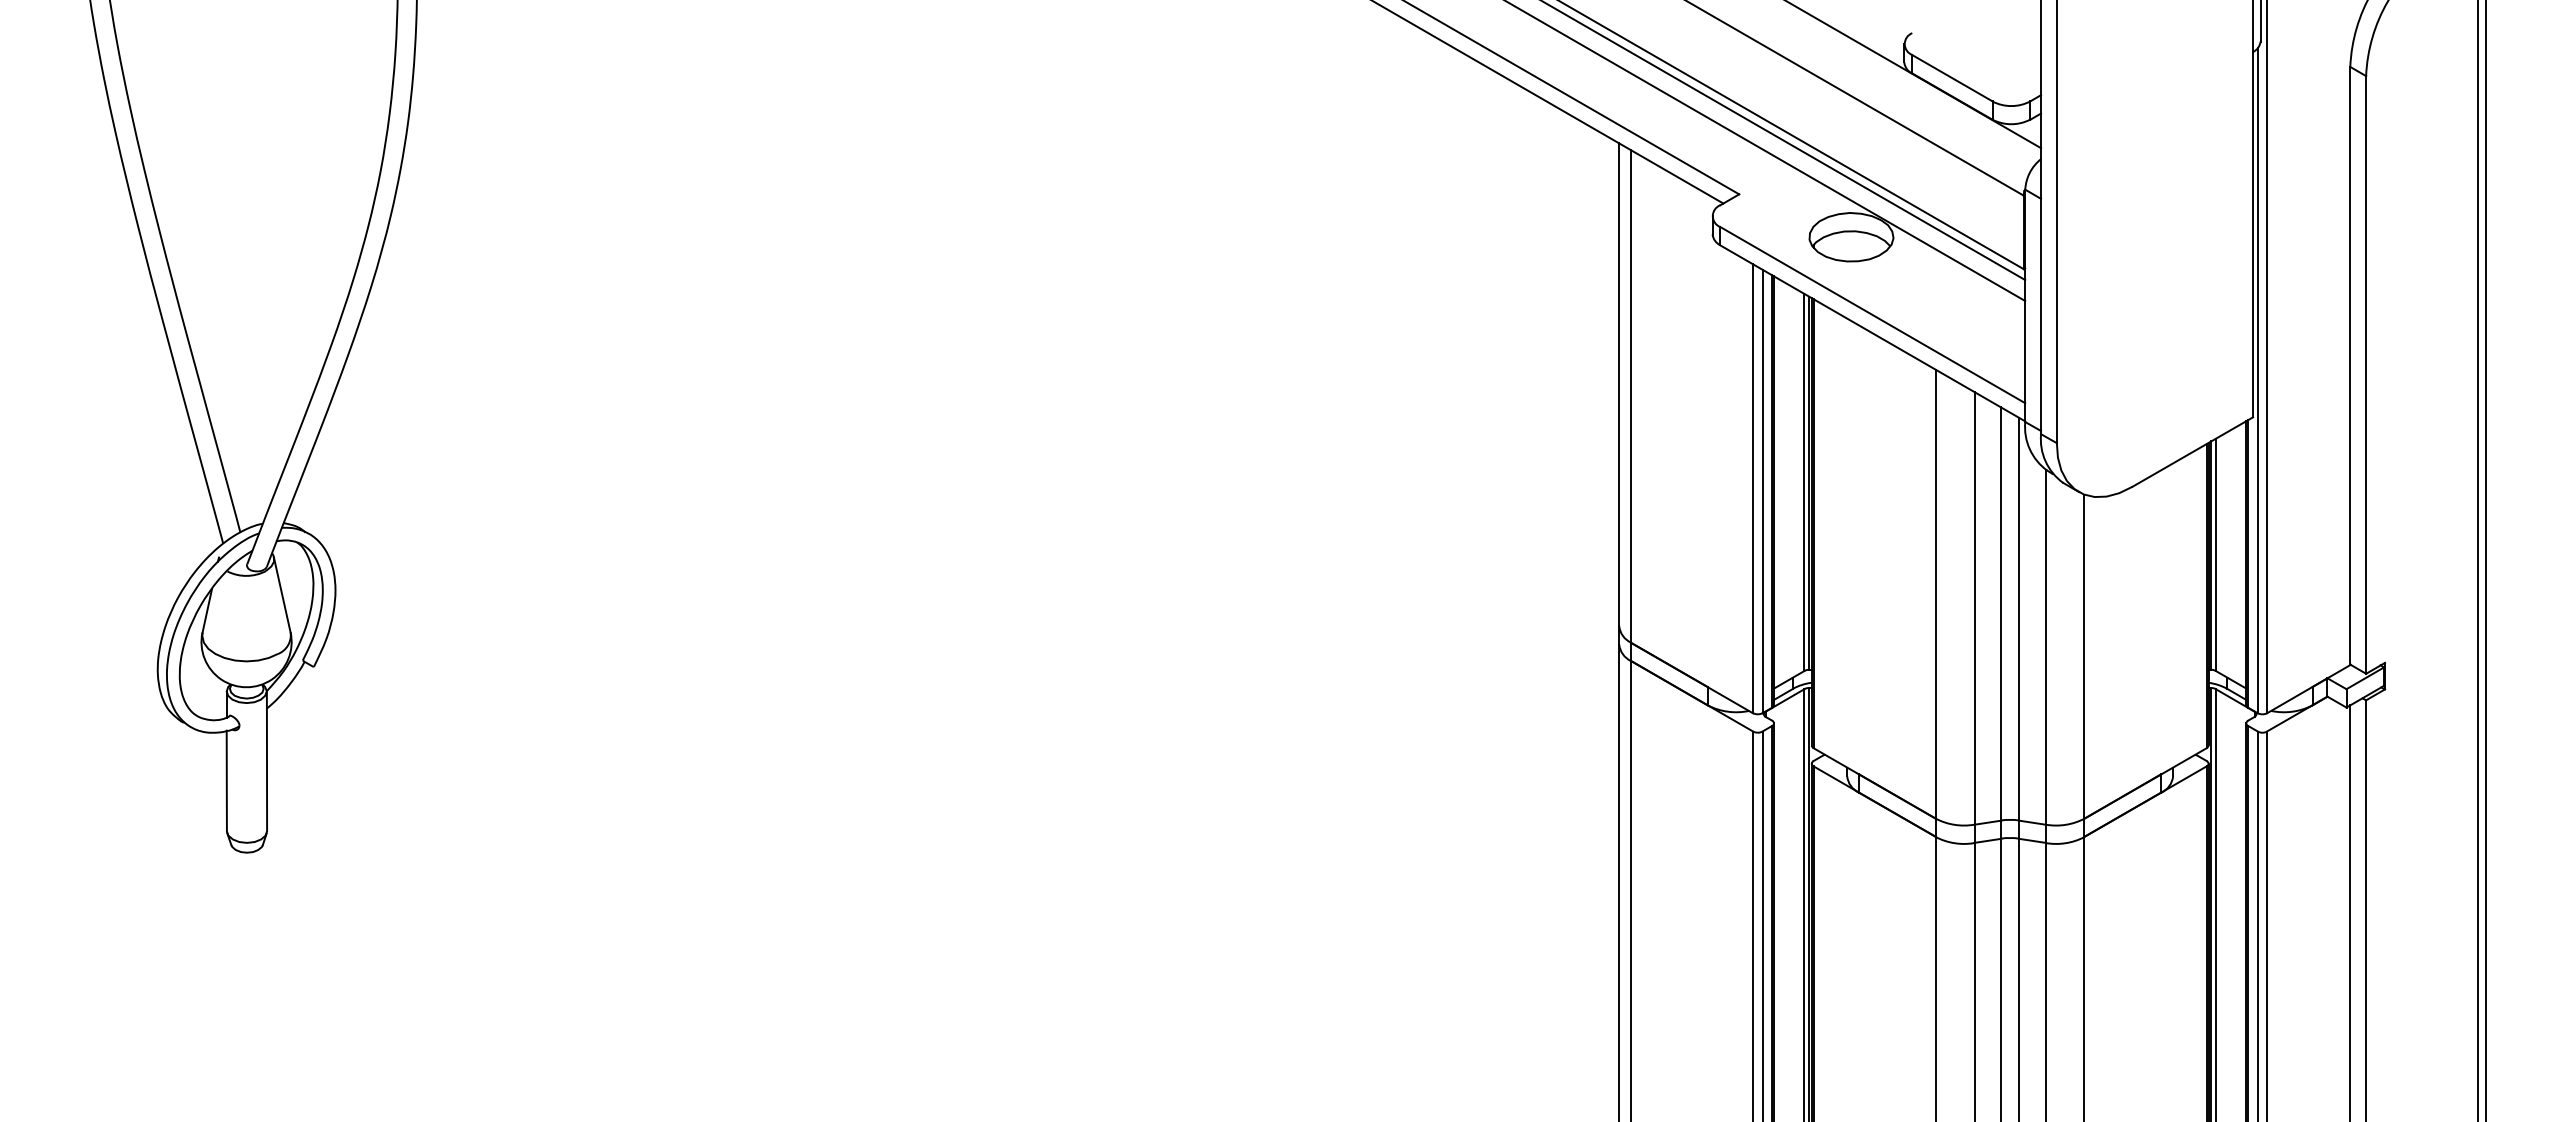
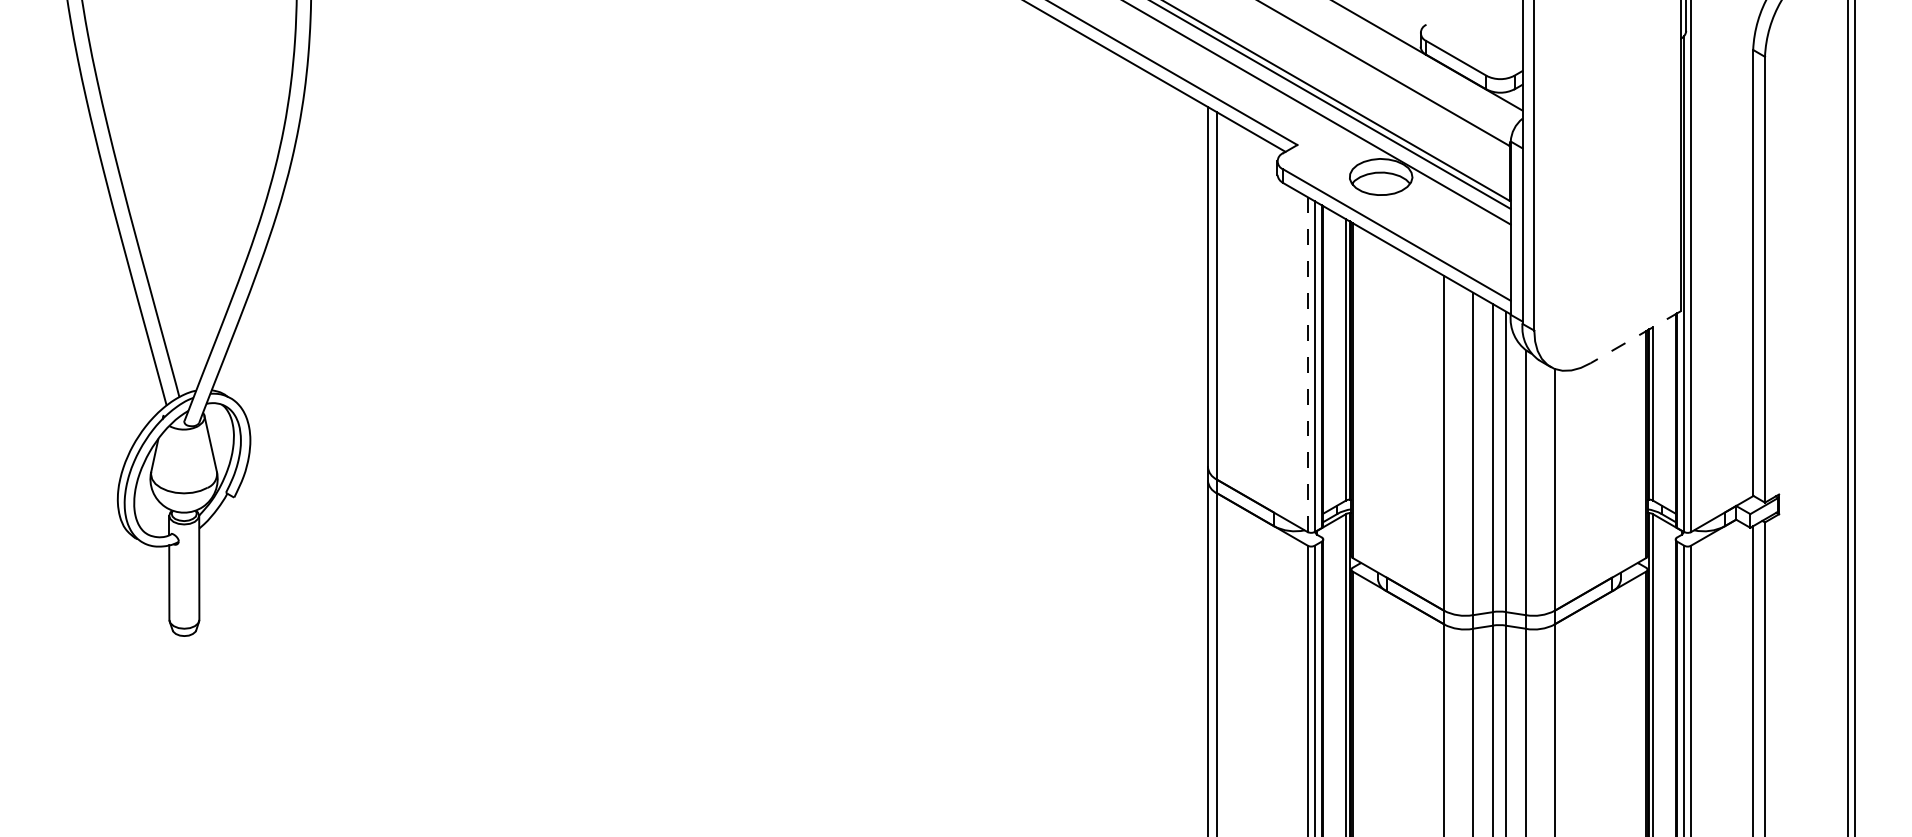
line: (2192, 452) -> (1635, 337), solid -> dashed
line: (1752, 488) -> (1307, 364), solid -> dashed

